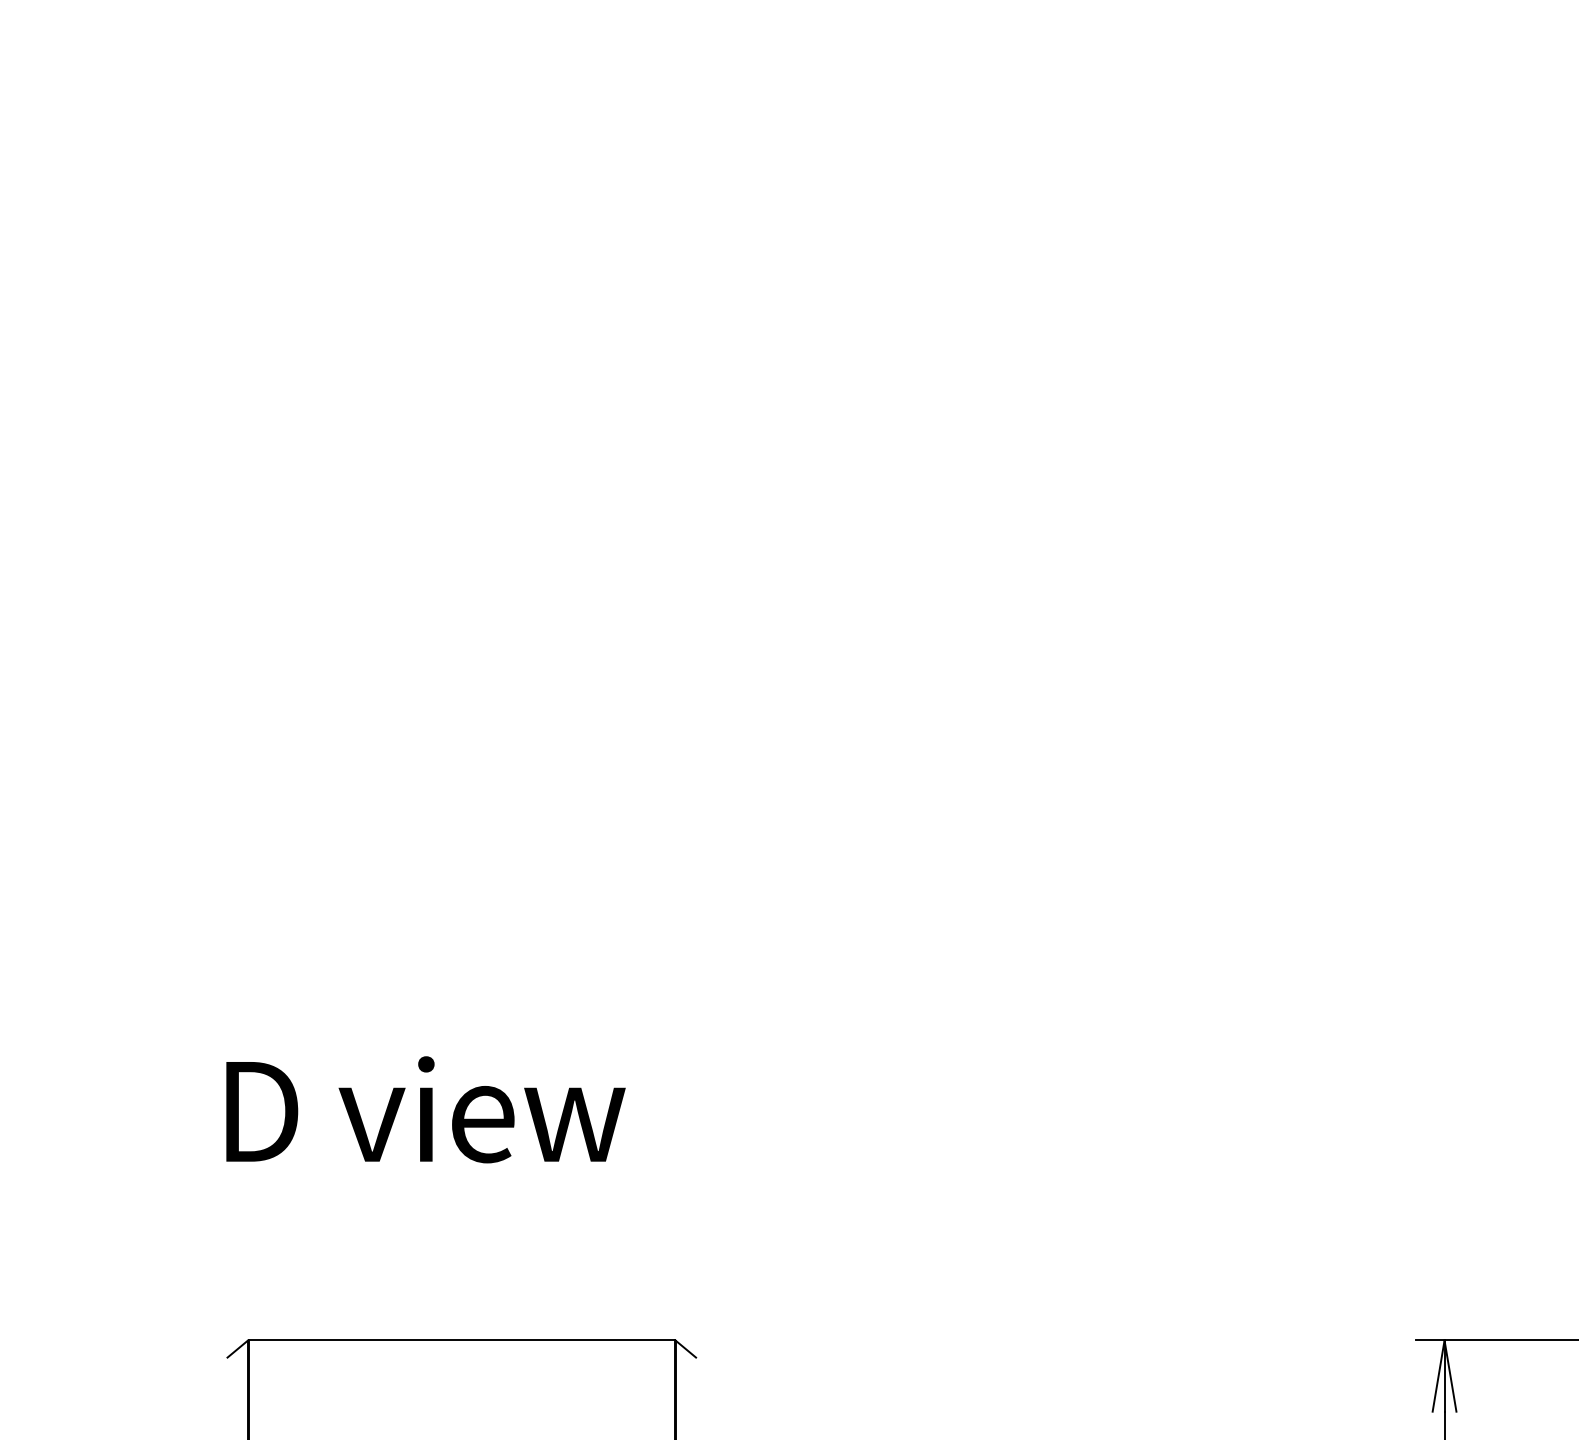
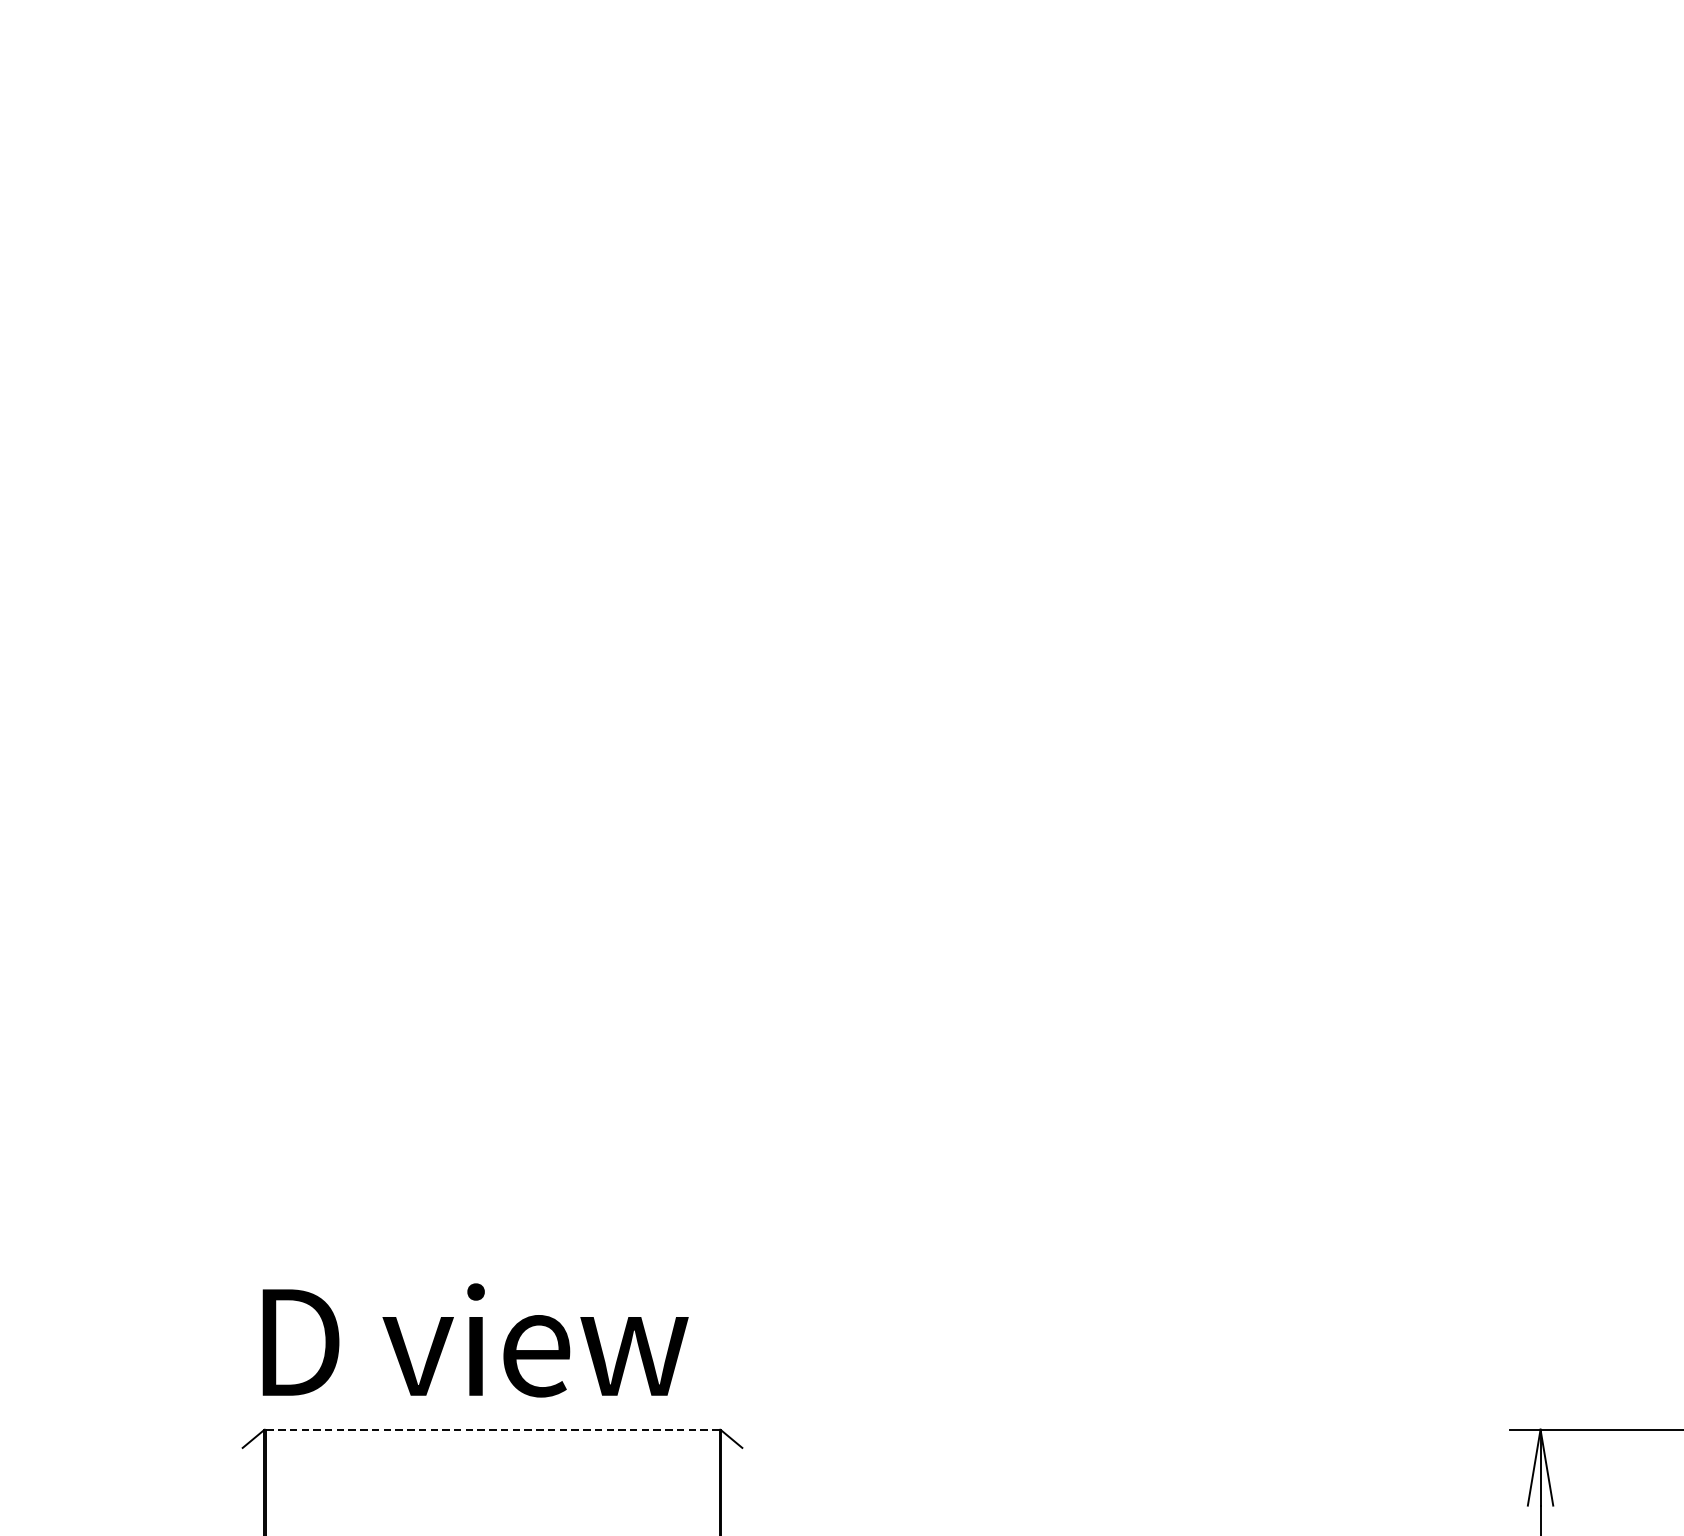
text: (425, 1109) -> (475, 1340), moved
line: (461, 1340) -> (492, 1429), solid -> dashed

